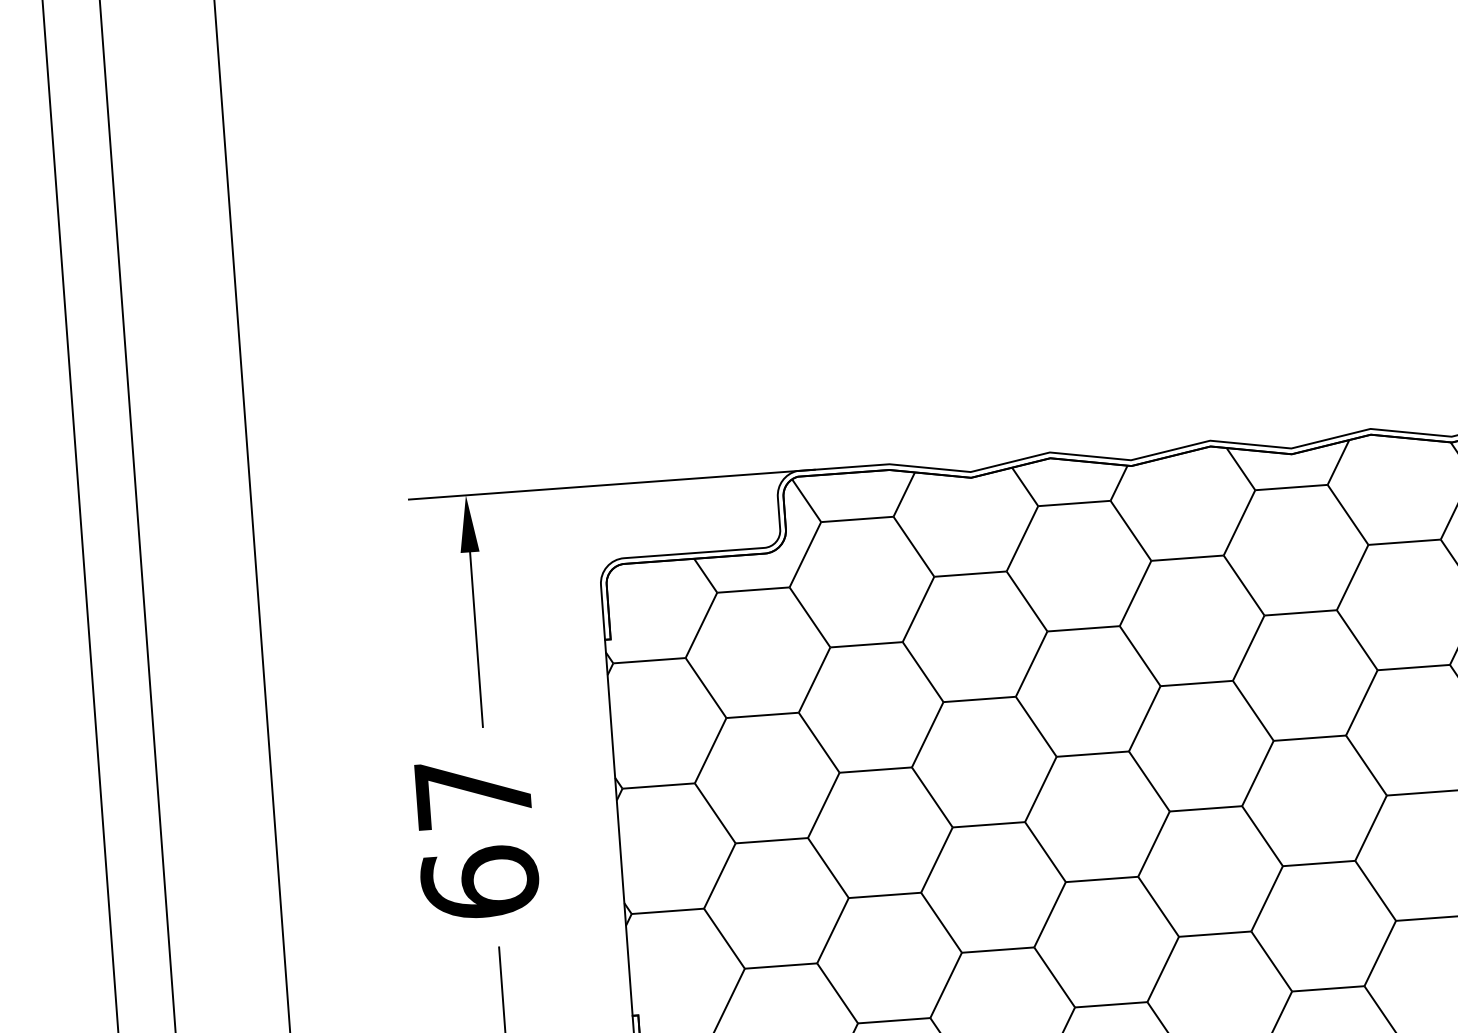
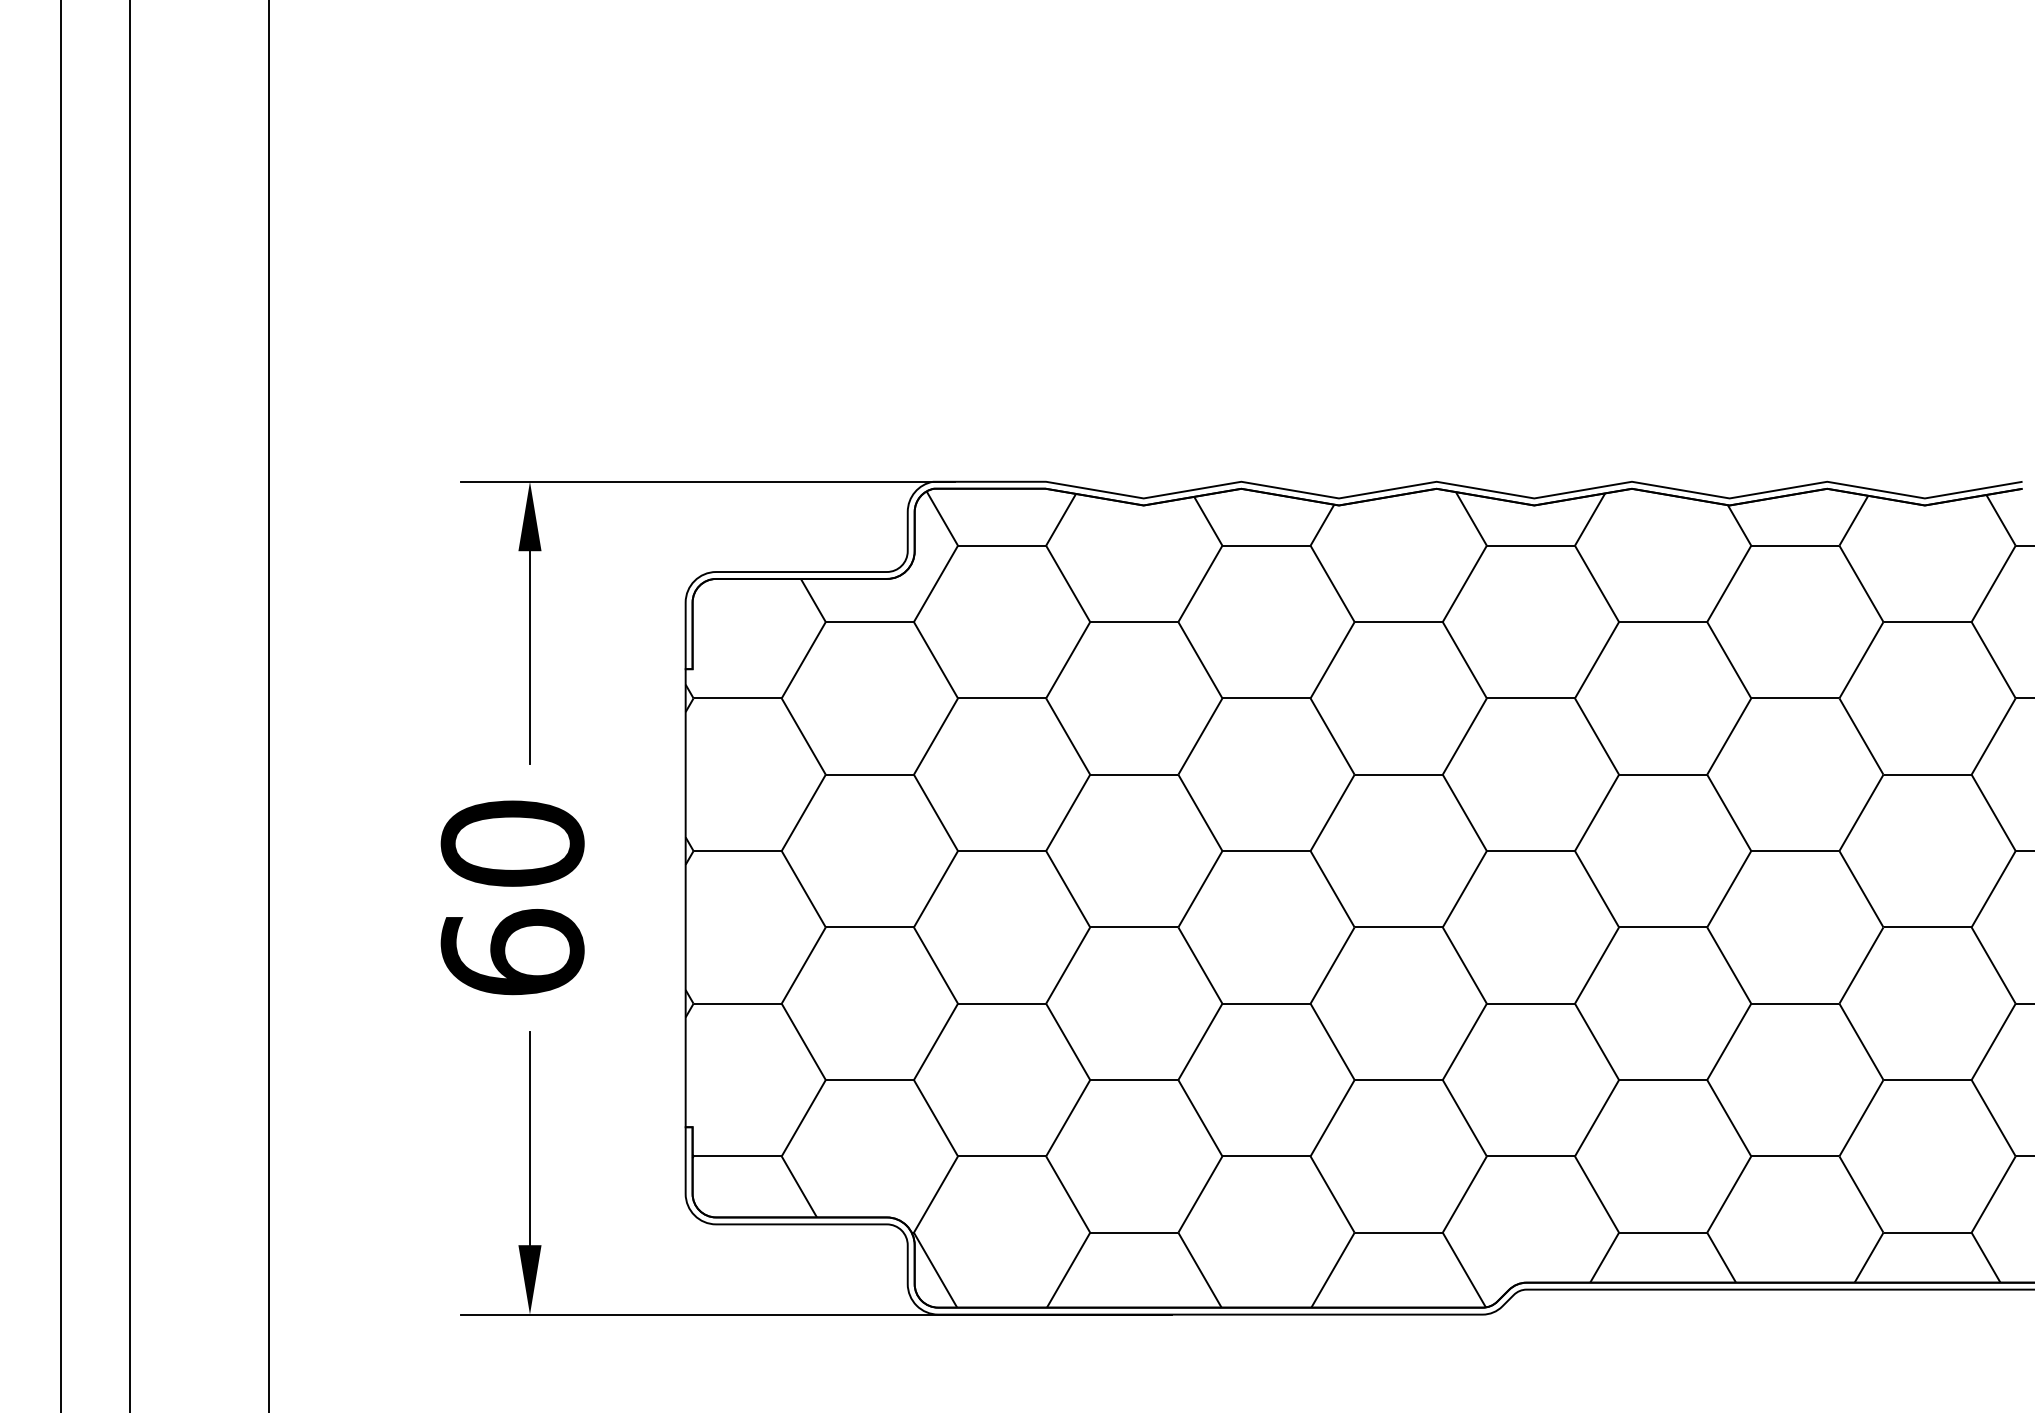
text: (473, 793) -> (512, 843), 67 -> 60

